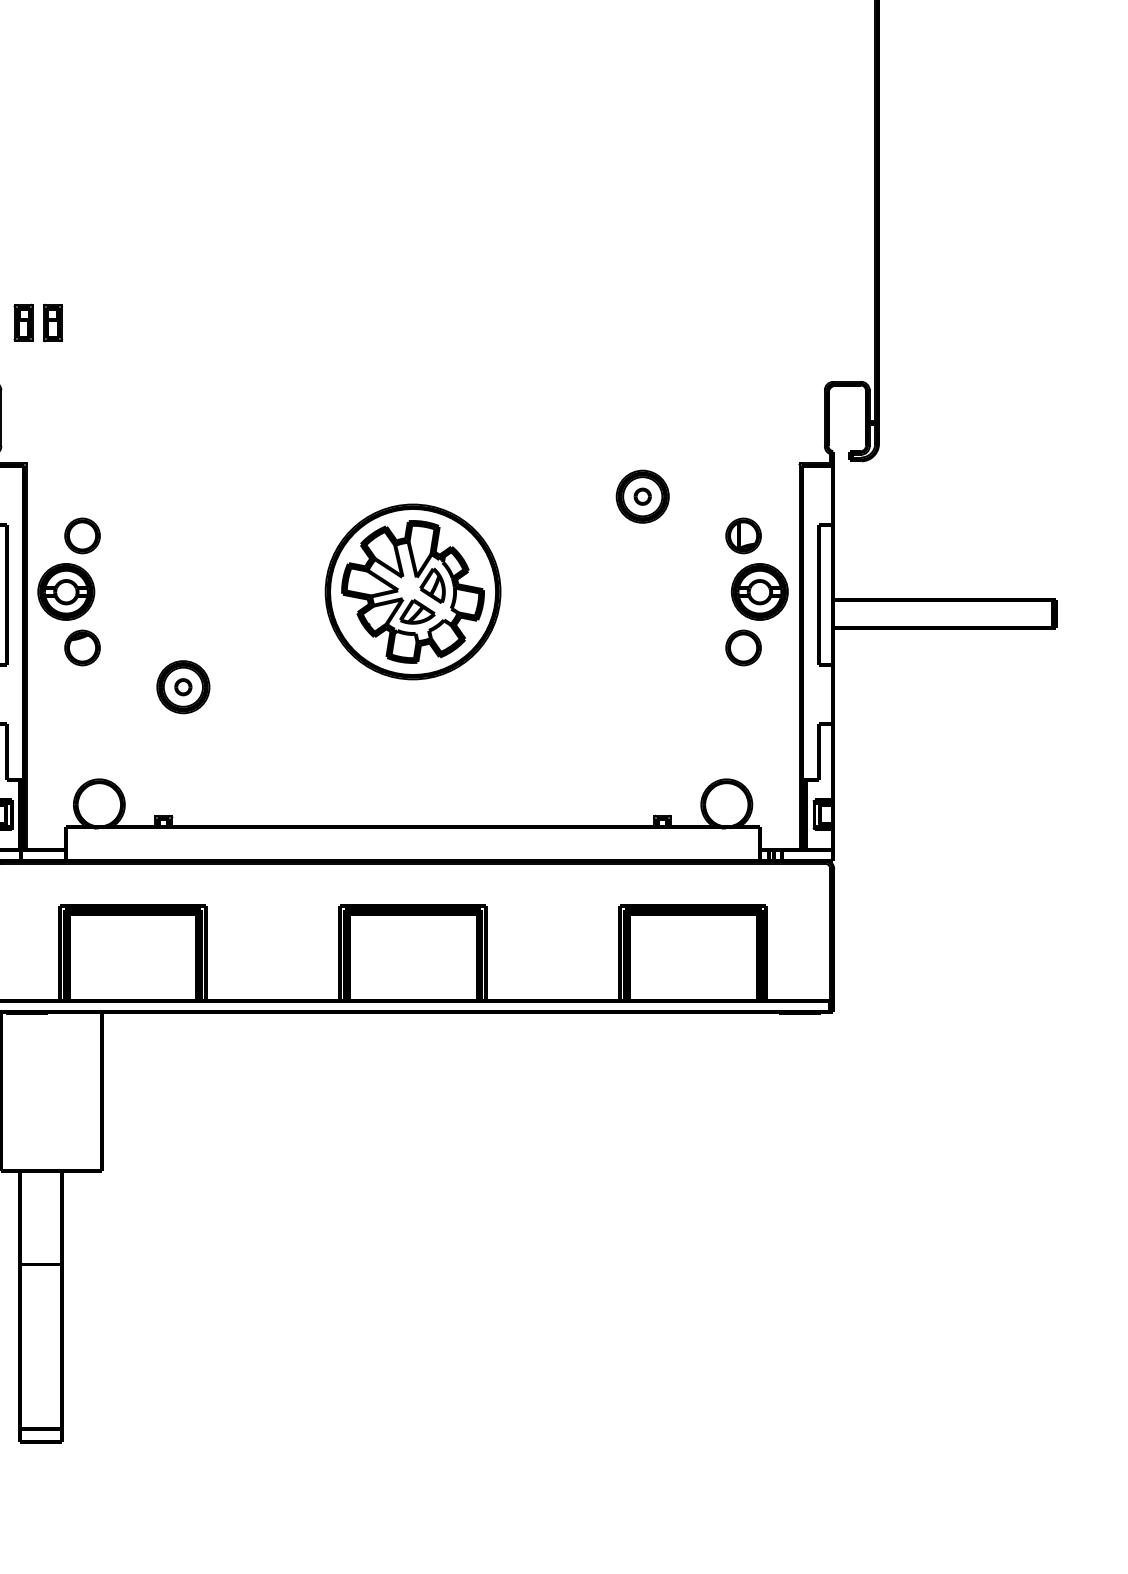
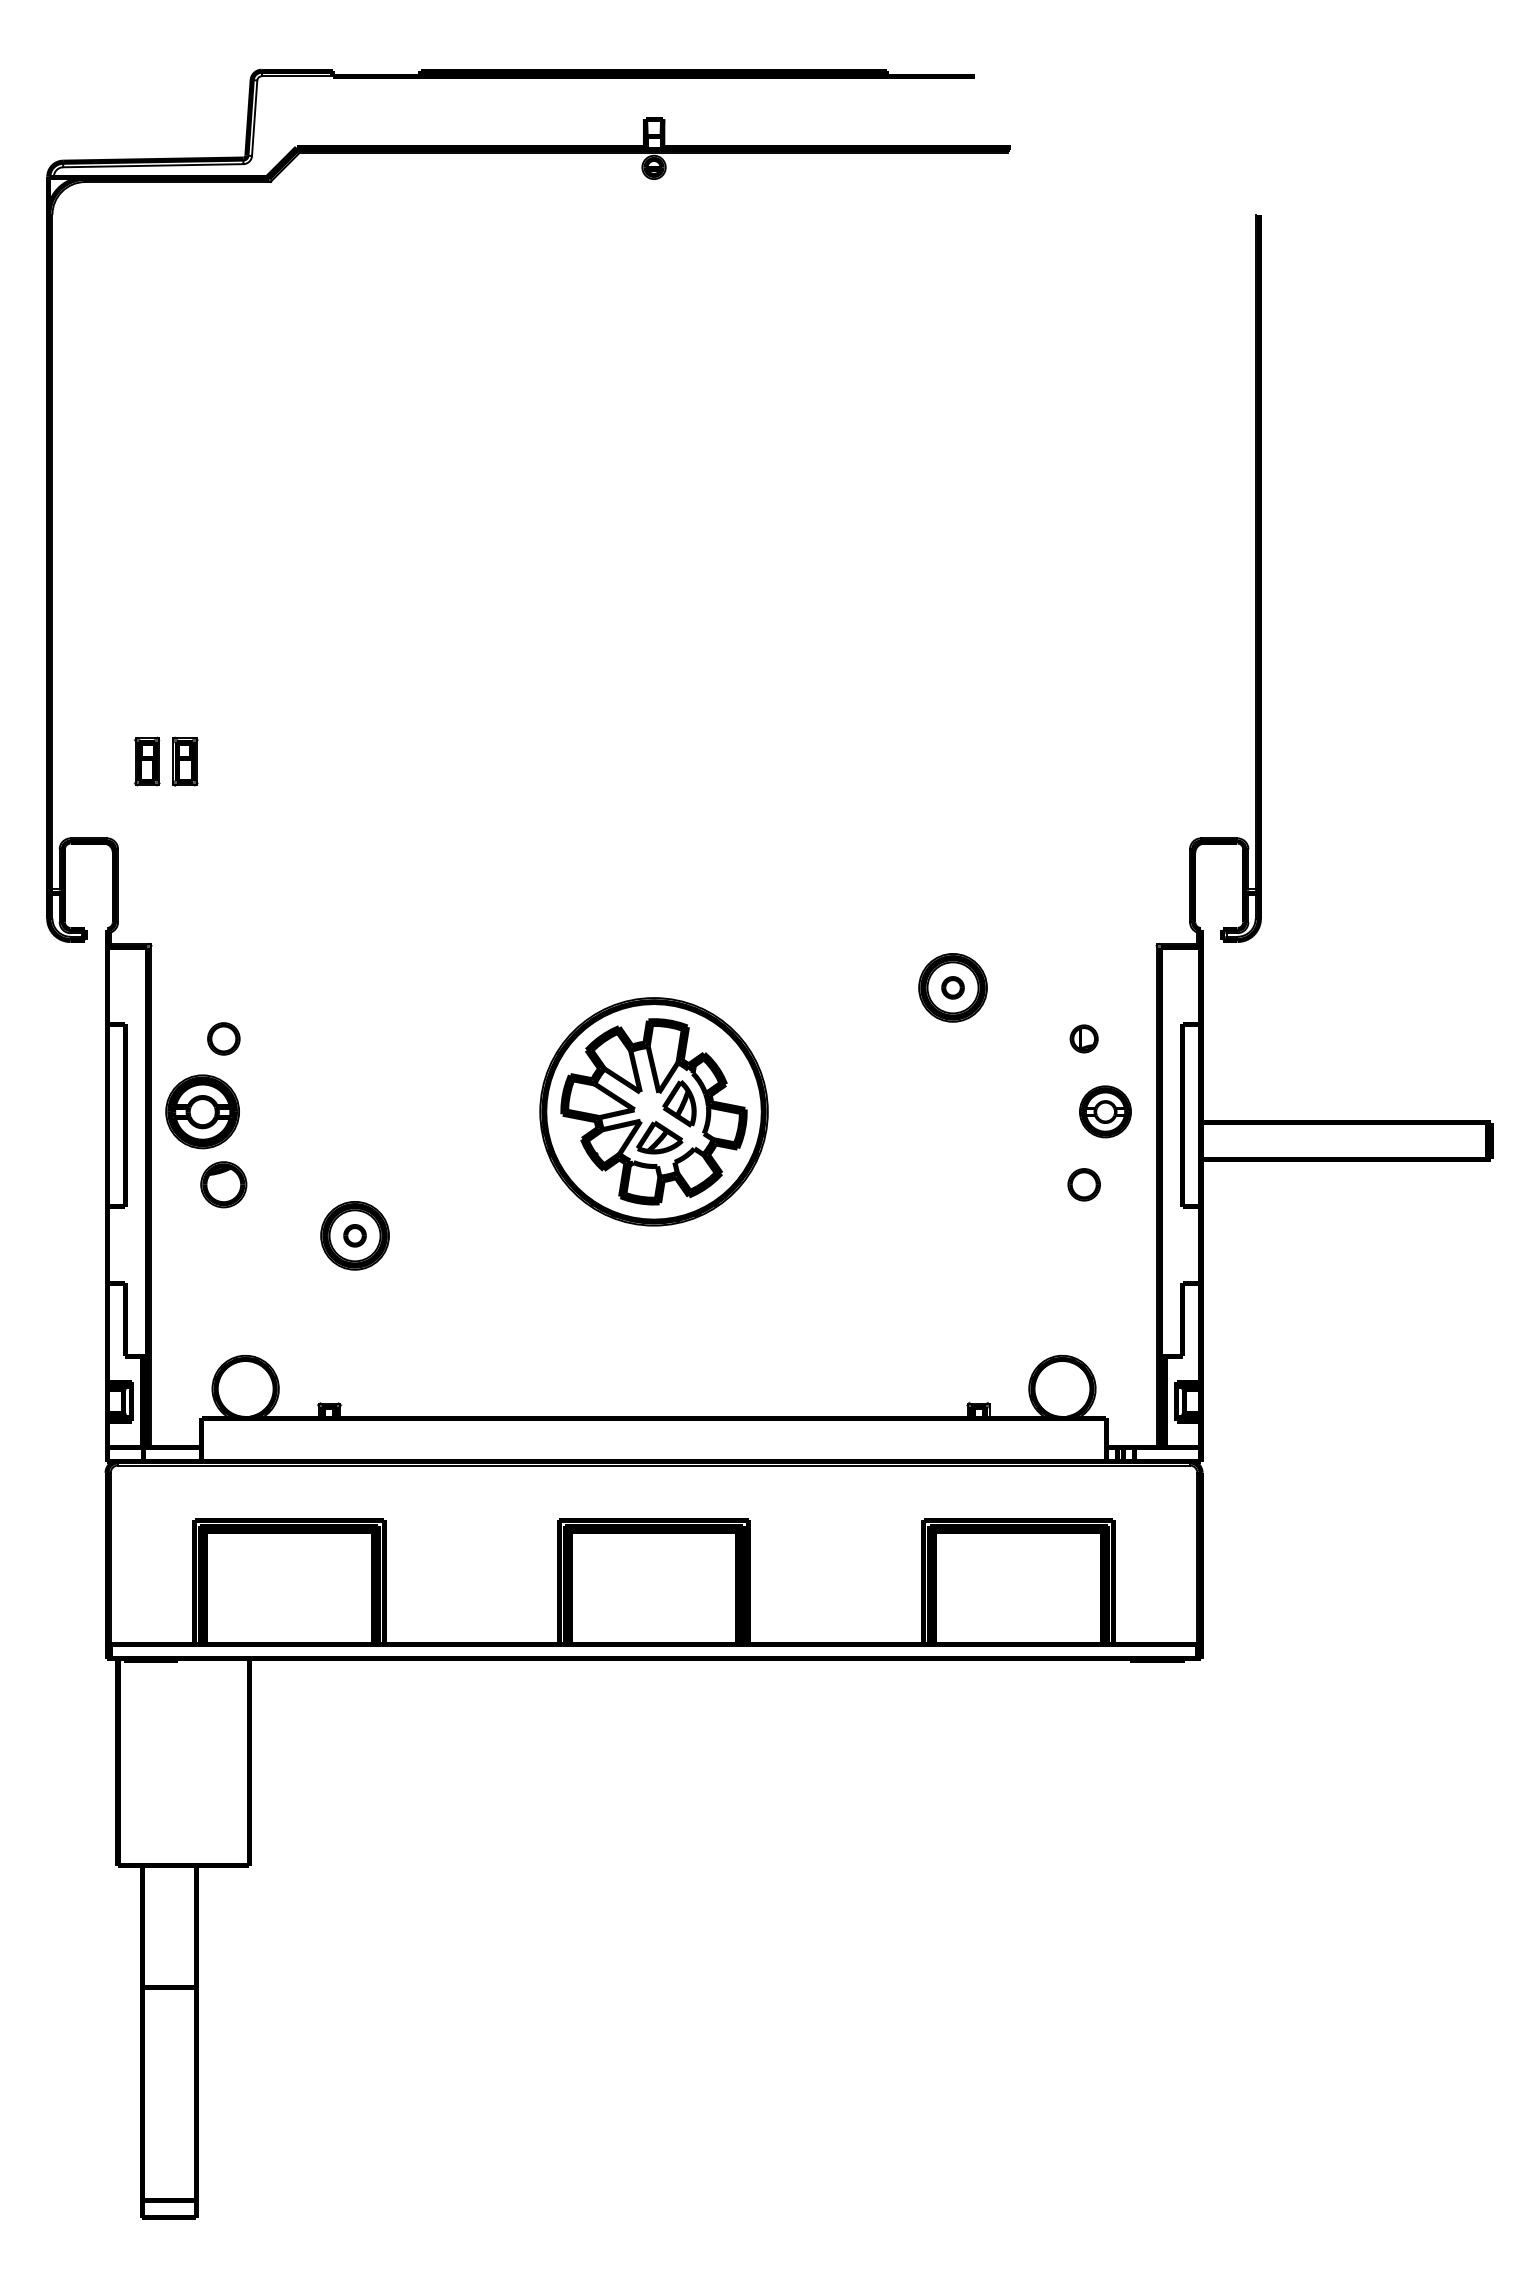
part: (82, 535) -> (223, 1038), size x0.7
part: (742, 535) -> (1083, 1038), size x0.6
part: (759, 591) -> (1105, 1111), size x0.7
part: (742, 647) -> (1083, 1184), size x0.7

